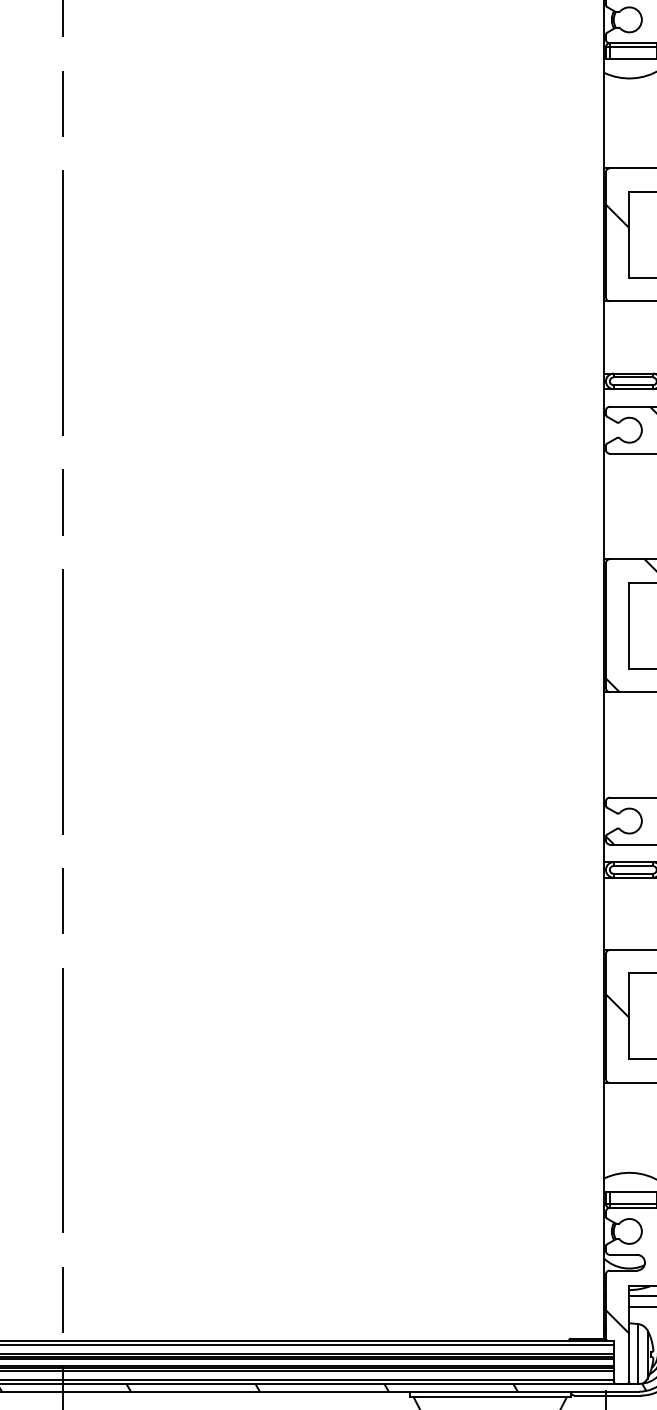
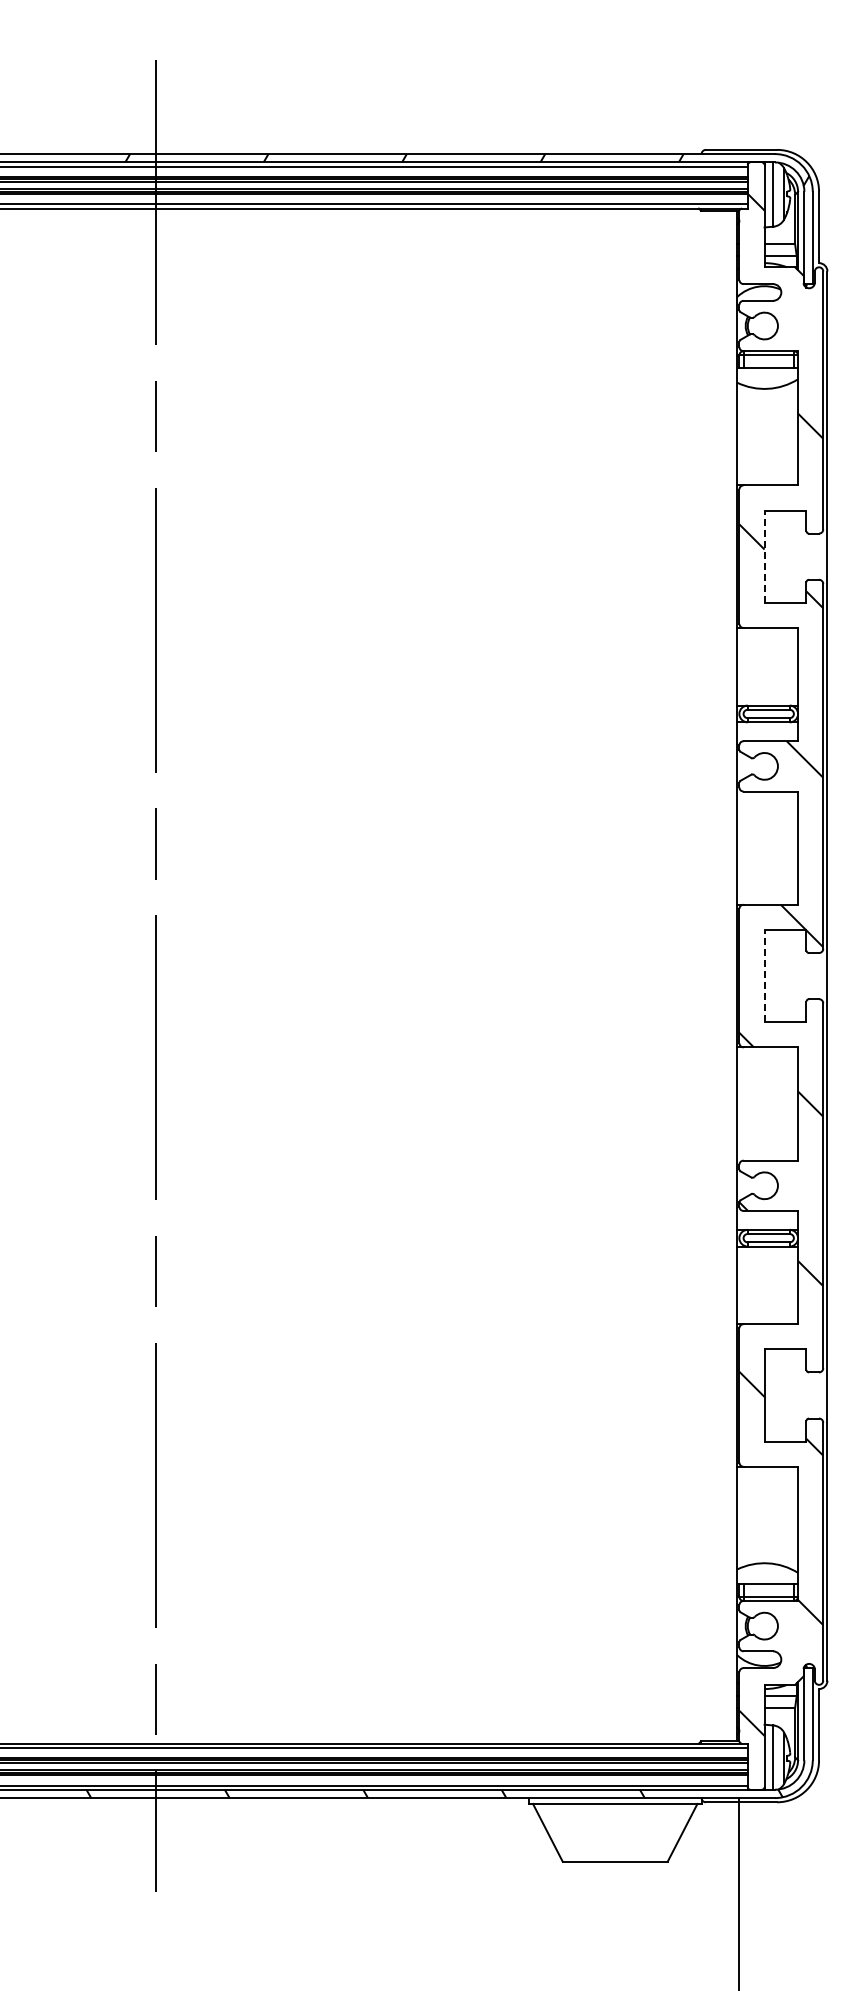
line: (629, 234) -> (764, 556), solid -> dashed
line: (629, 625) -> (764, 975), solid -> dashed

